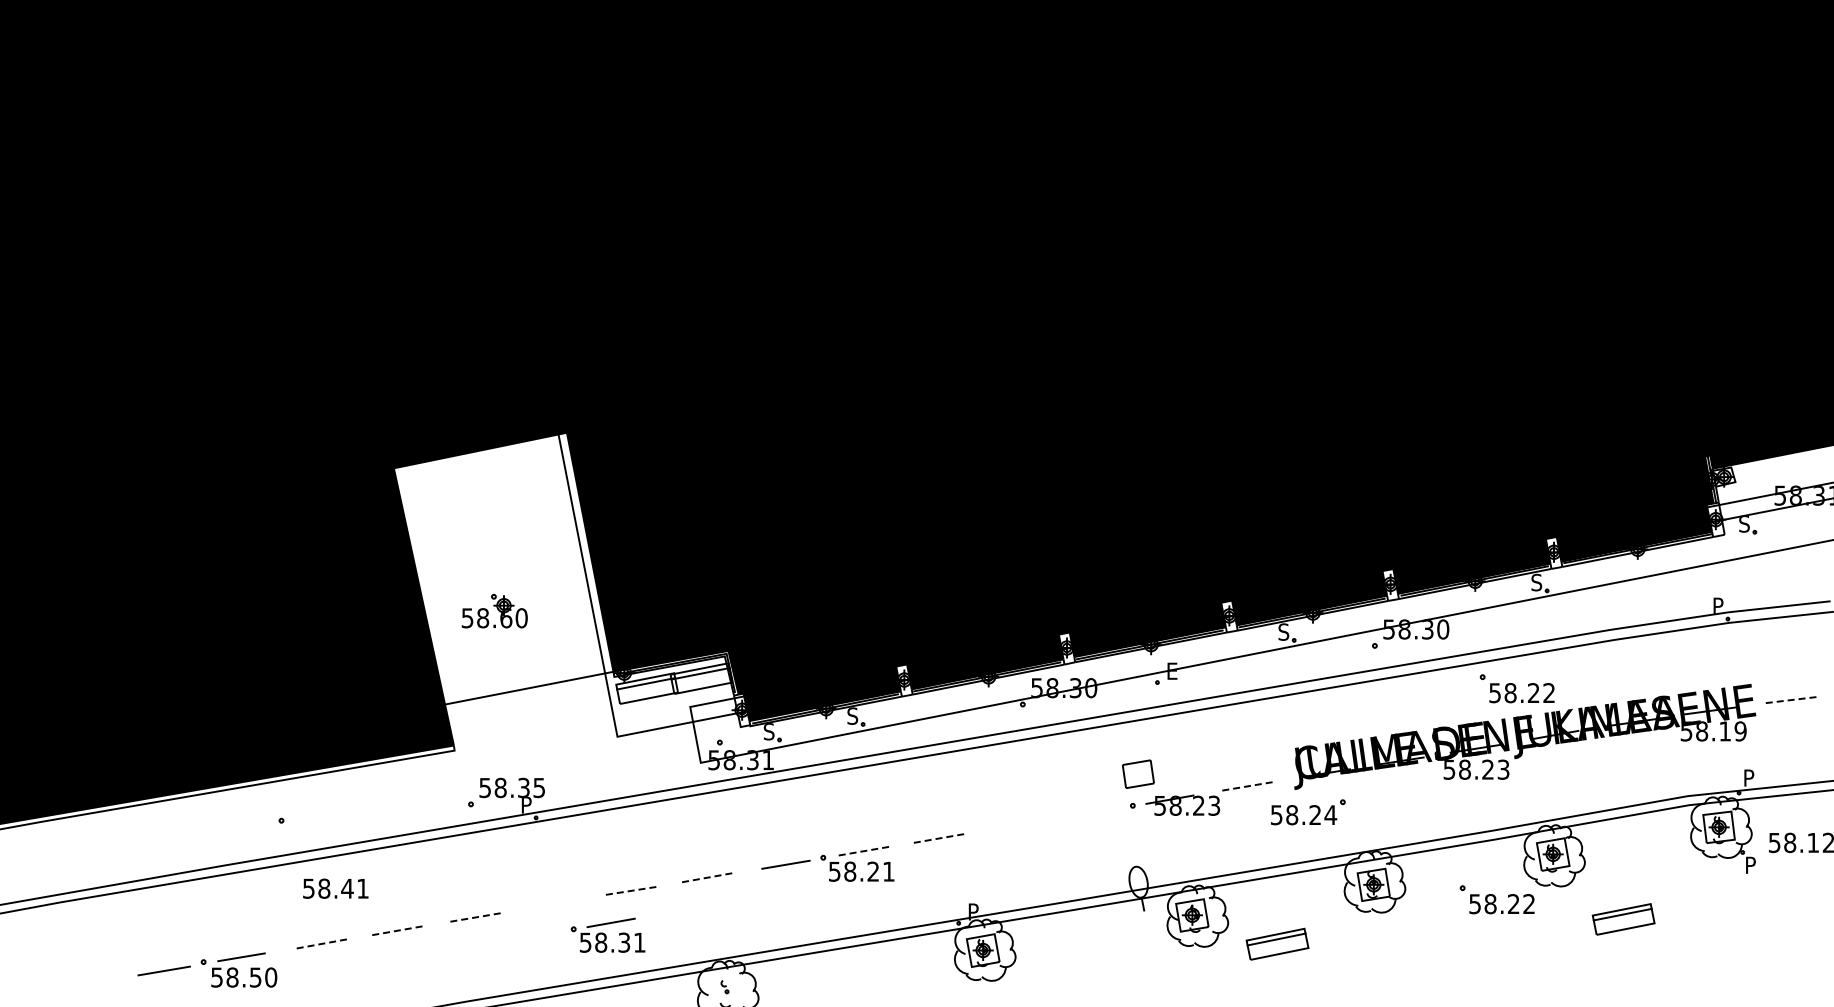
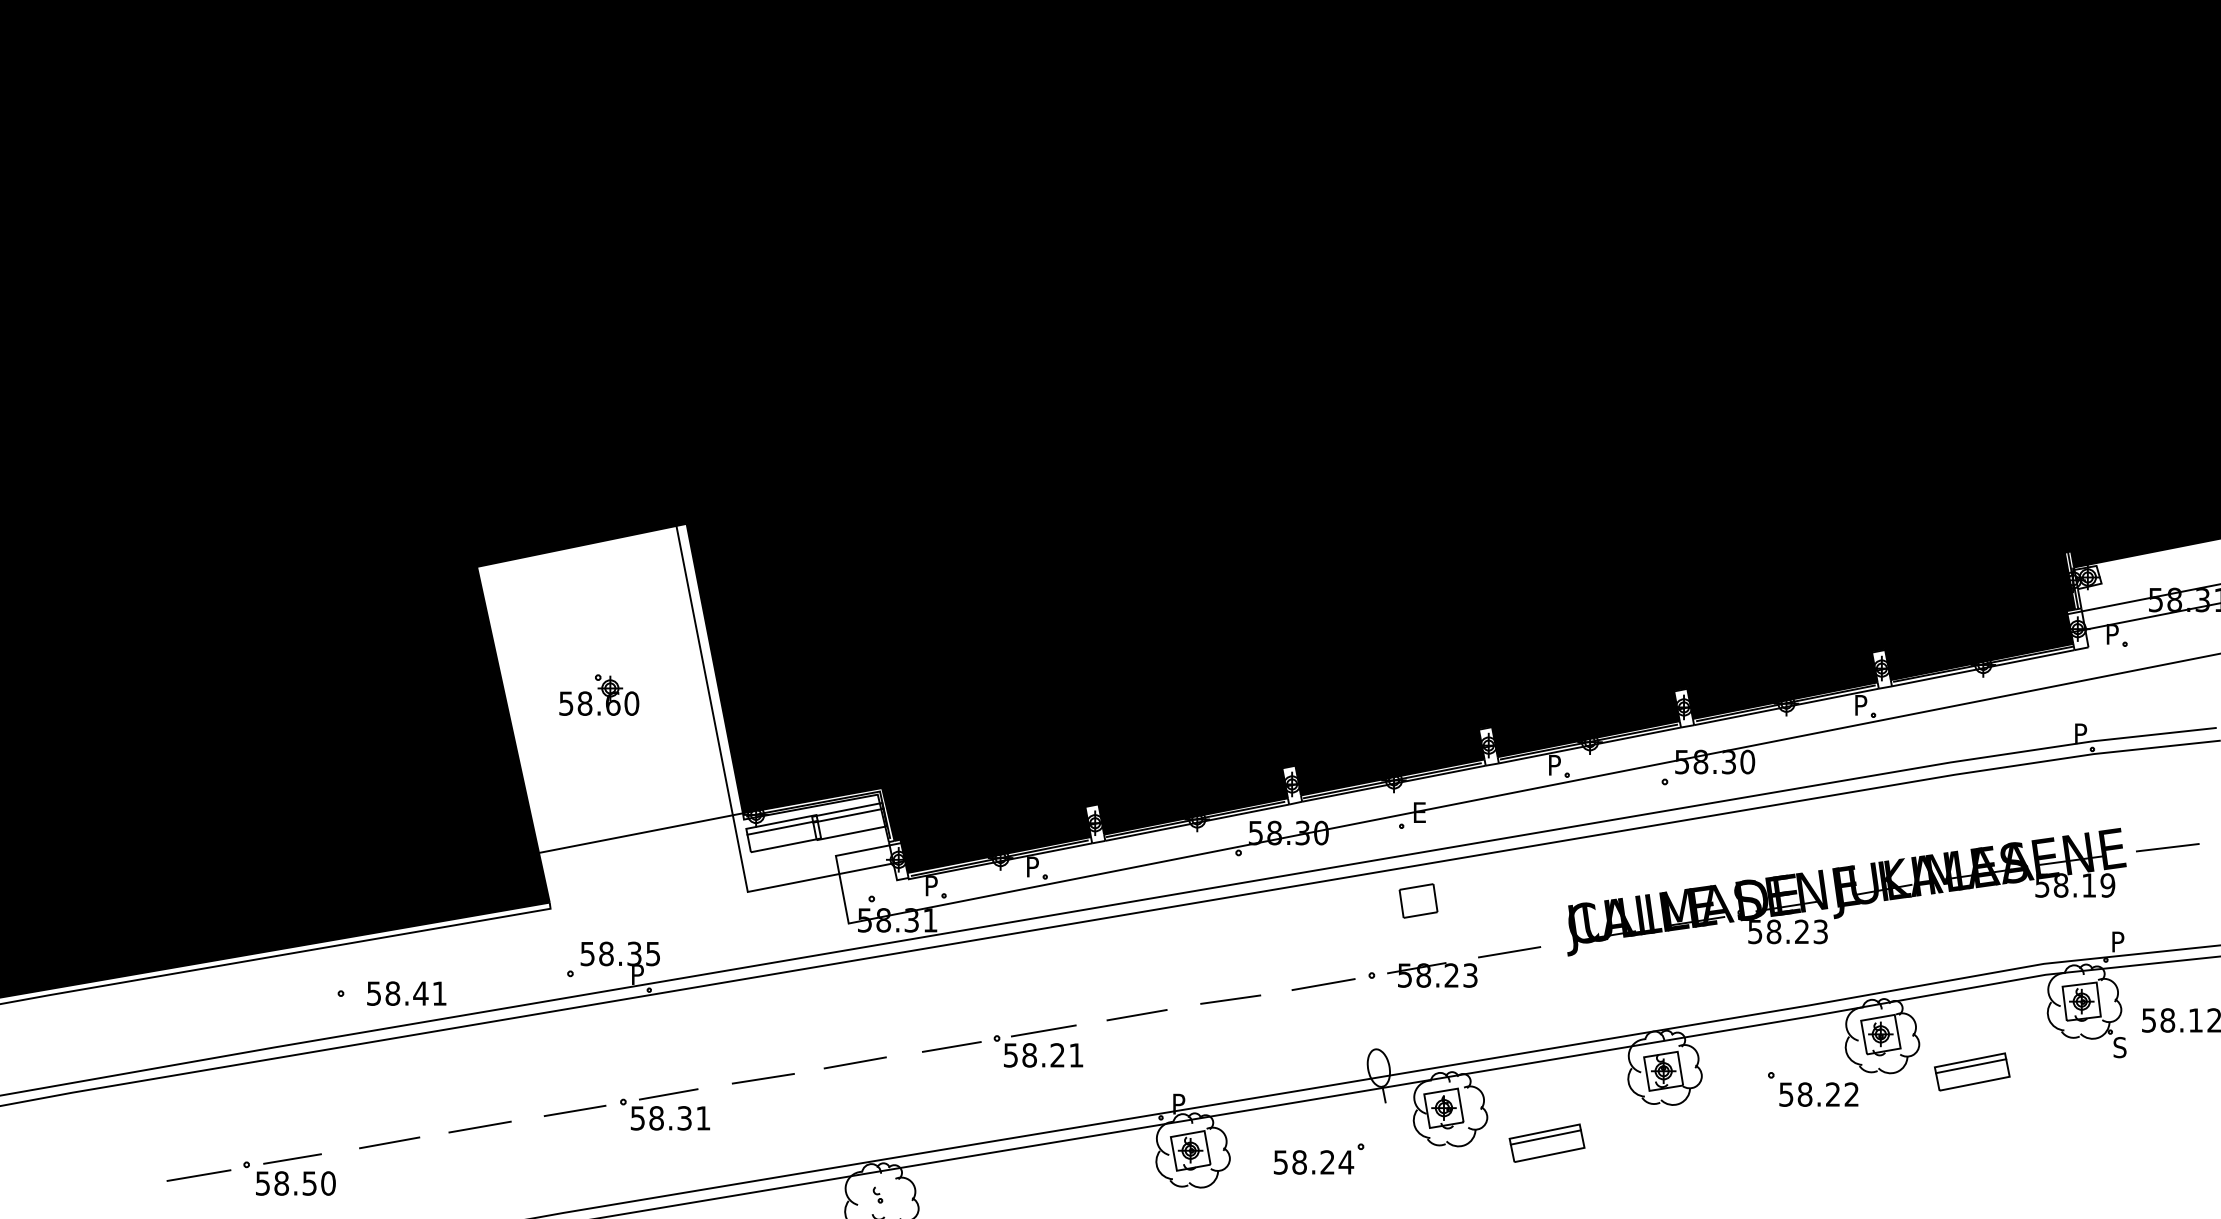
text: (1744, 523) -> (2112, 633), S -> P
text: (1536, 582) -> (1860, 705), S -> P
part: (494, 611) -> (598, 695), moved
text: (1283, 631) -> (1554, 764), S -> P
part: (1516, 688) -> (1836, 833), removed
line: (1789, 700) -> (2167, 848), dashed -> solid
text: (852, 715) -> (1032, 866), S -> P
text: (768, 731) -> (930, 885), S -> P
part: (1137, 773) -> (1417, 900), moved
line: (1246, 786) -> (1509, 952), dashed -> solid
line: (1092, 812) -> (1323, 983), added
part: (1308, 812) -> (1319, 1159), moved
line: (1016, 825) -> (1230, 999), added
line: (938, 838) -> (1136, 1015), dashed -> solid
line: (861, 851) -> (1043, 1030), dashed -> solid
text: (1750, 865) -> (2119, 1047), P -> S
line: (705, 878) -> (854, 1063), dashed -> solid
text: (335, 888) -> (406, 993), moved
line: (629, 891) -> (762, 1079), dashed -> solid
line: (474, 917) -> (574, 1110), dashed -> solid
part: (1623, 919) -> (1972, 1072), moved
line: (395, 931) -> (479, 1127), dashed -> solid
part: (607, 934) -> (664, 1108), moved
line: (321, 943) -> (389, 1142), dashed -> solid

